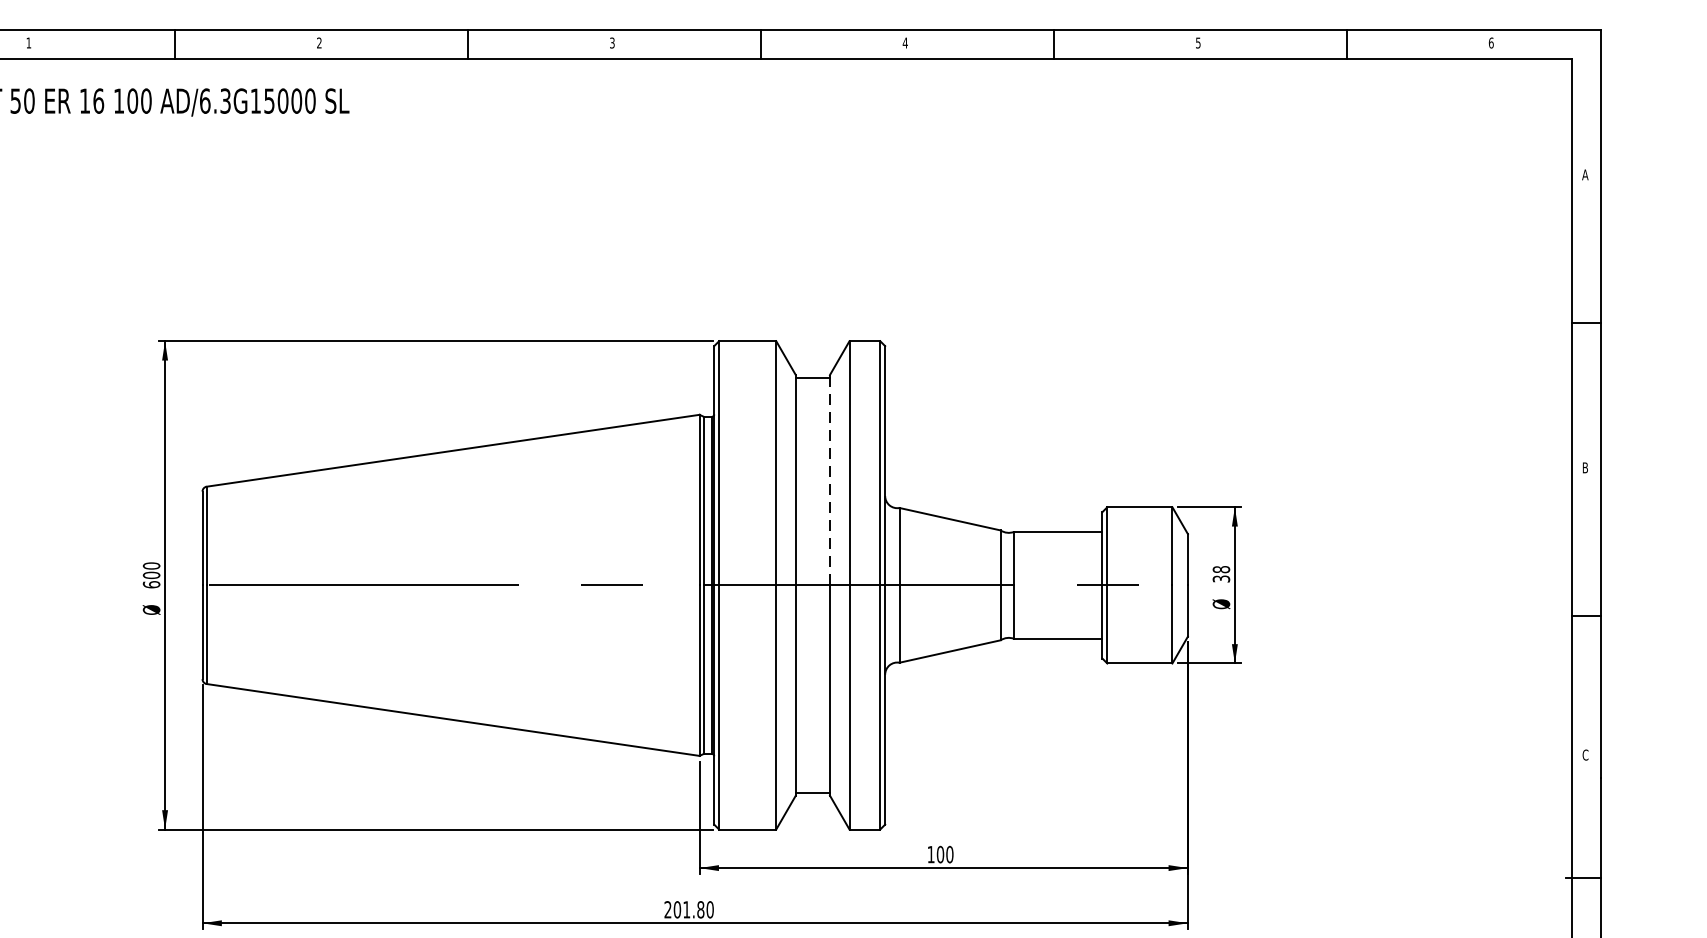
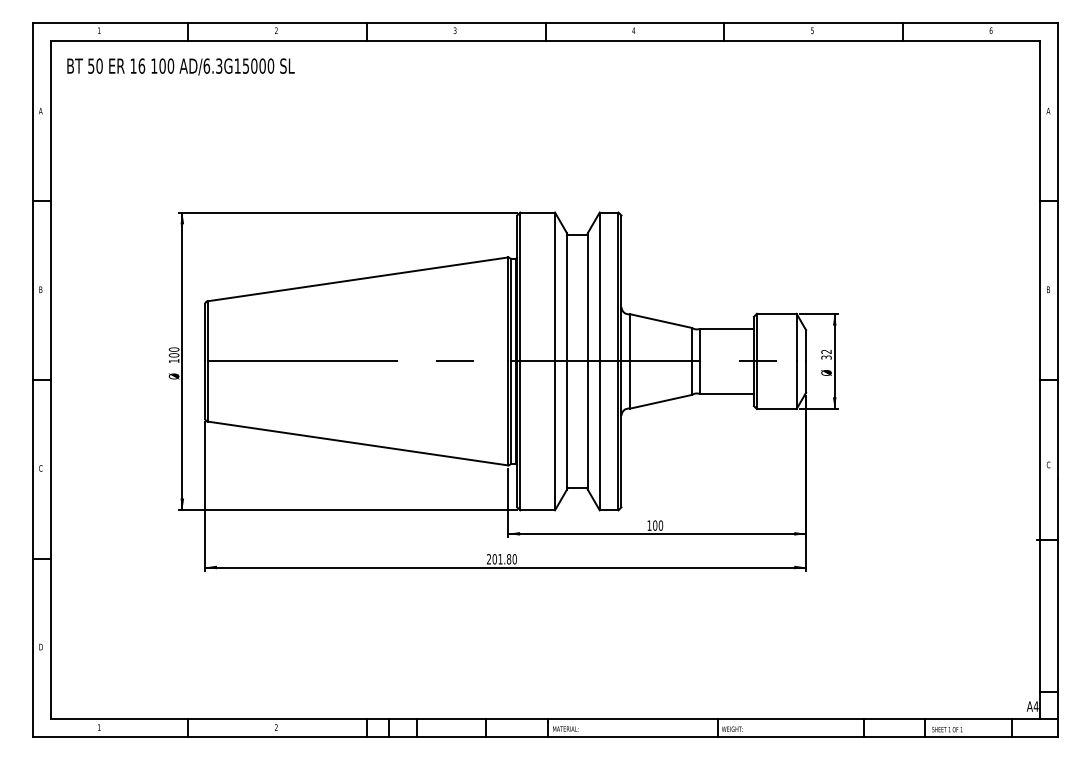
line: (829, 478) -> (587, 296), dashed -> solid
text: (1221, 569) -> (826, 351), 38 -> 32
text: (150, 583) -> (173, 360), 600 -> 100

